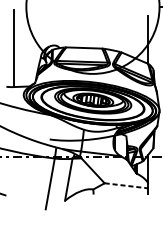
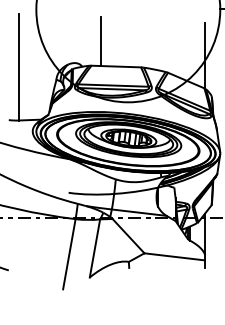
line: (73, 29) -> (101, 41), added
line: (127, 185) -> (175, 256), dashed -> solid

